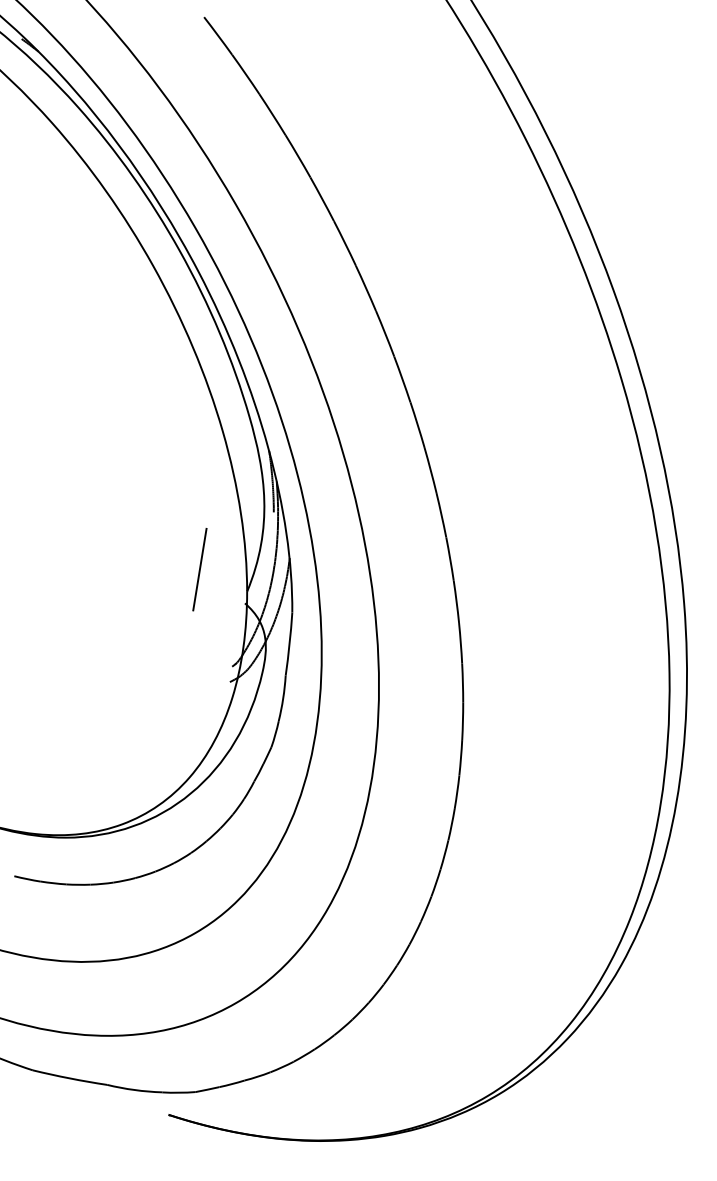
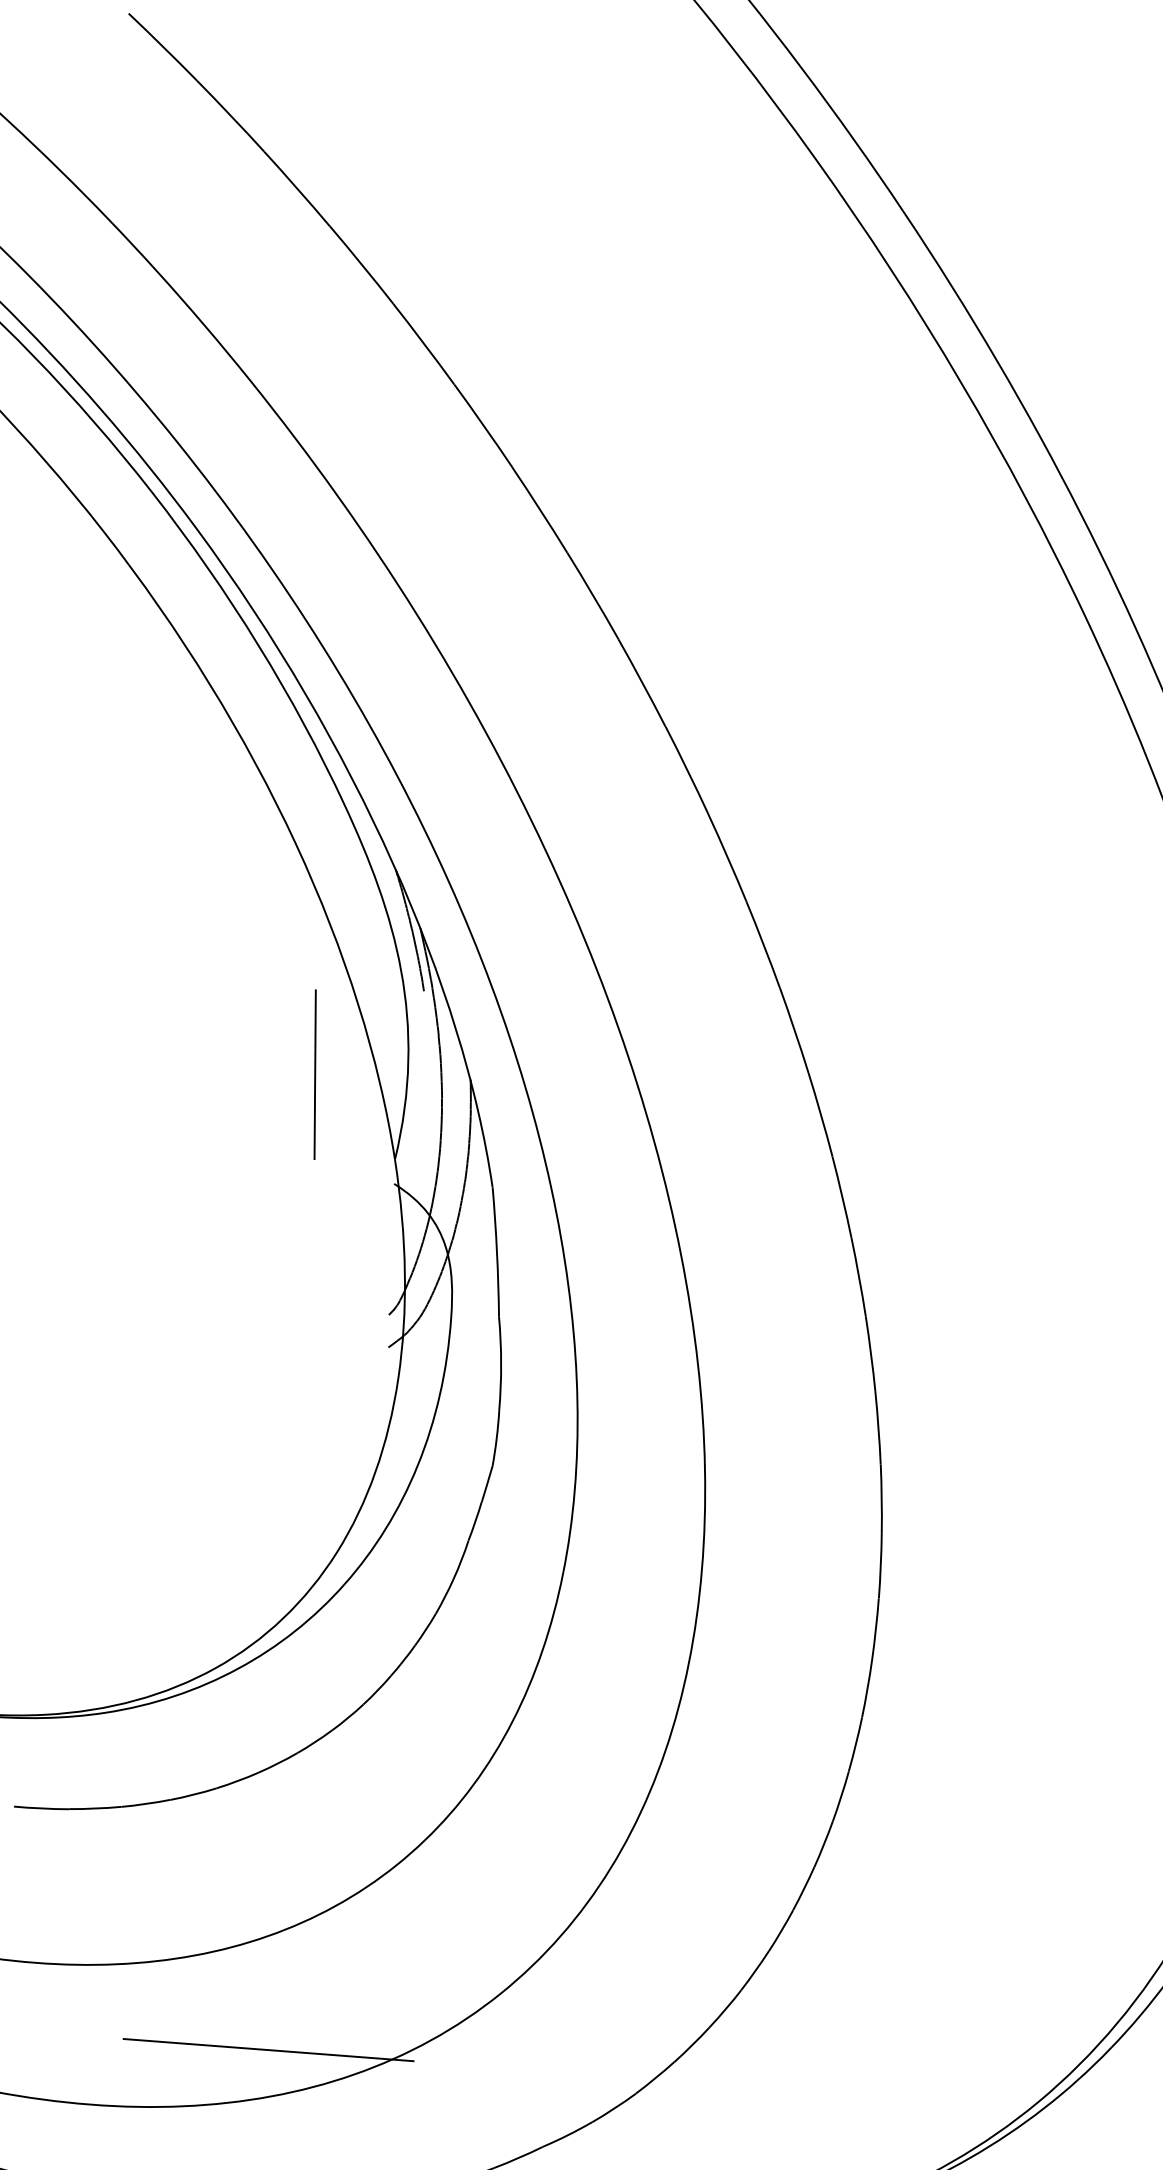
line: (199, 569) -> (314, 1074), moved
line: (119, 1012) -> (268, 2048), added

